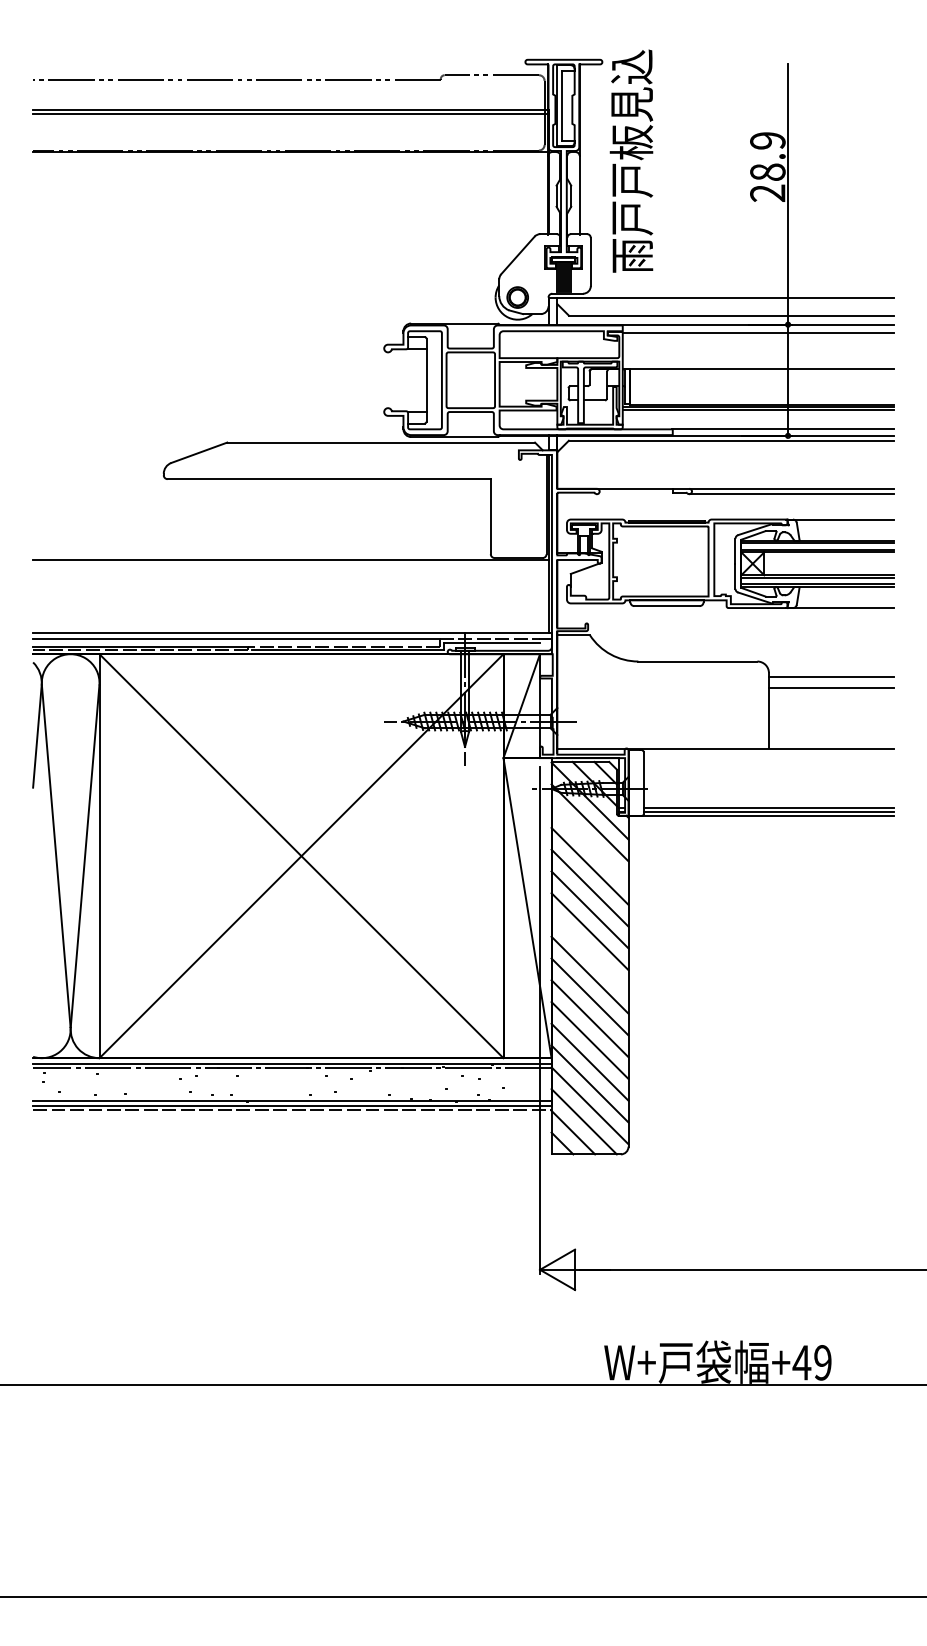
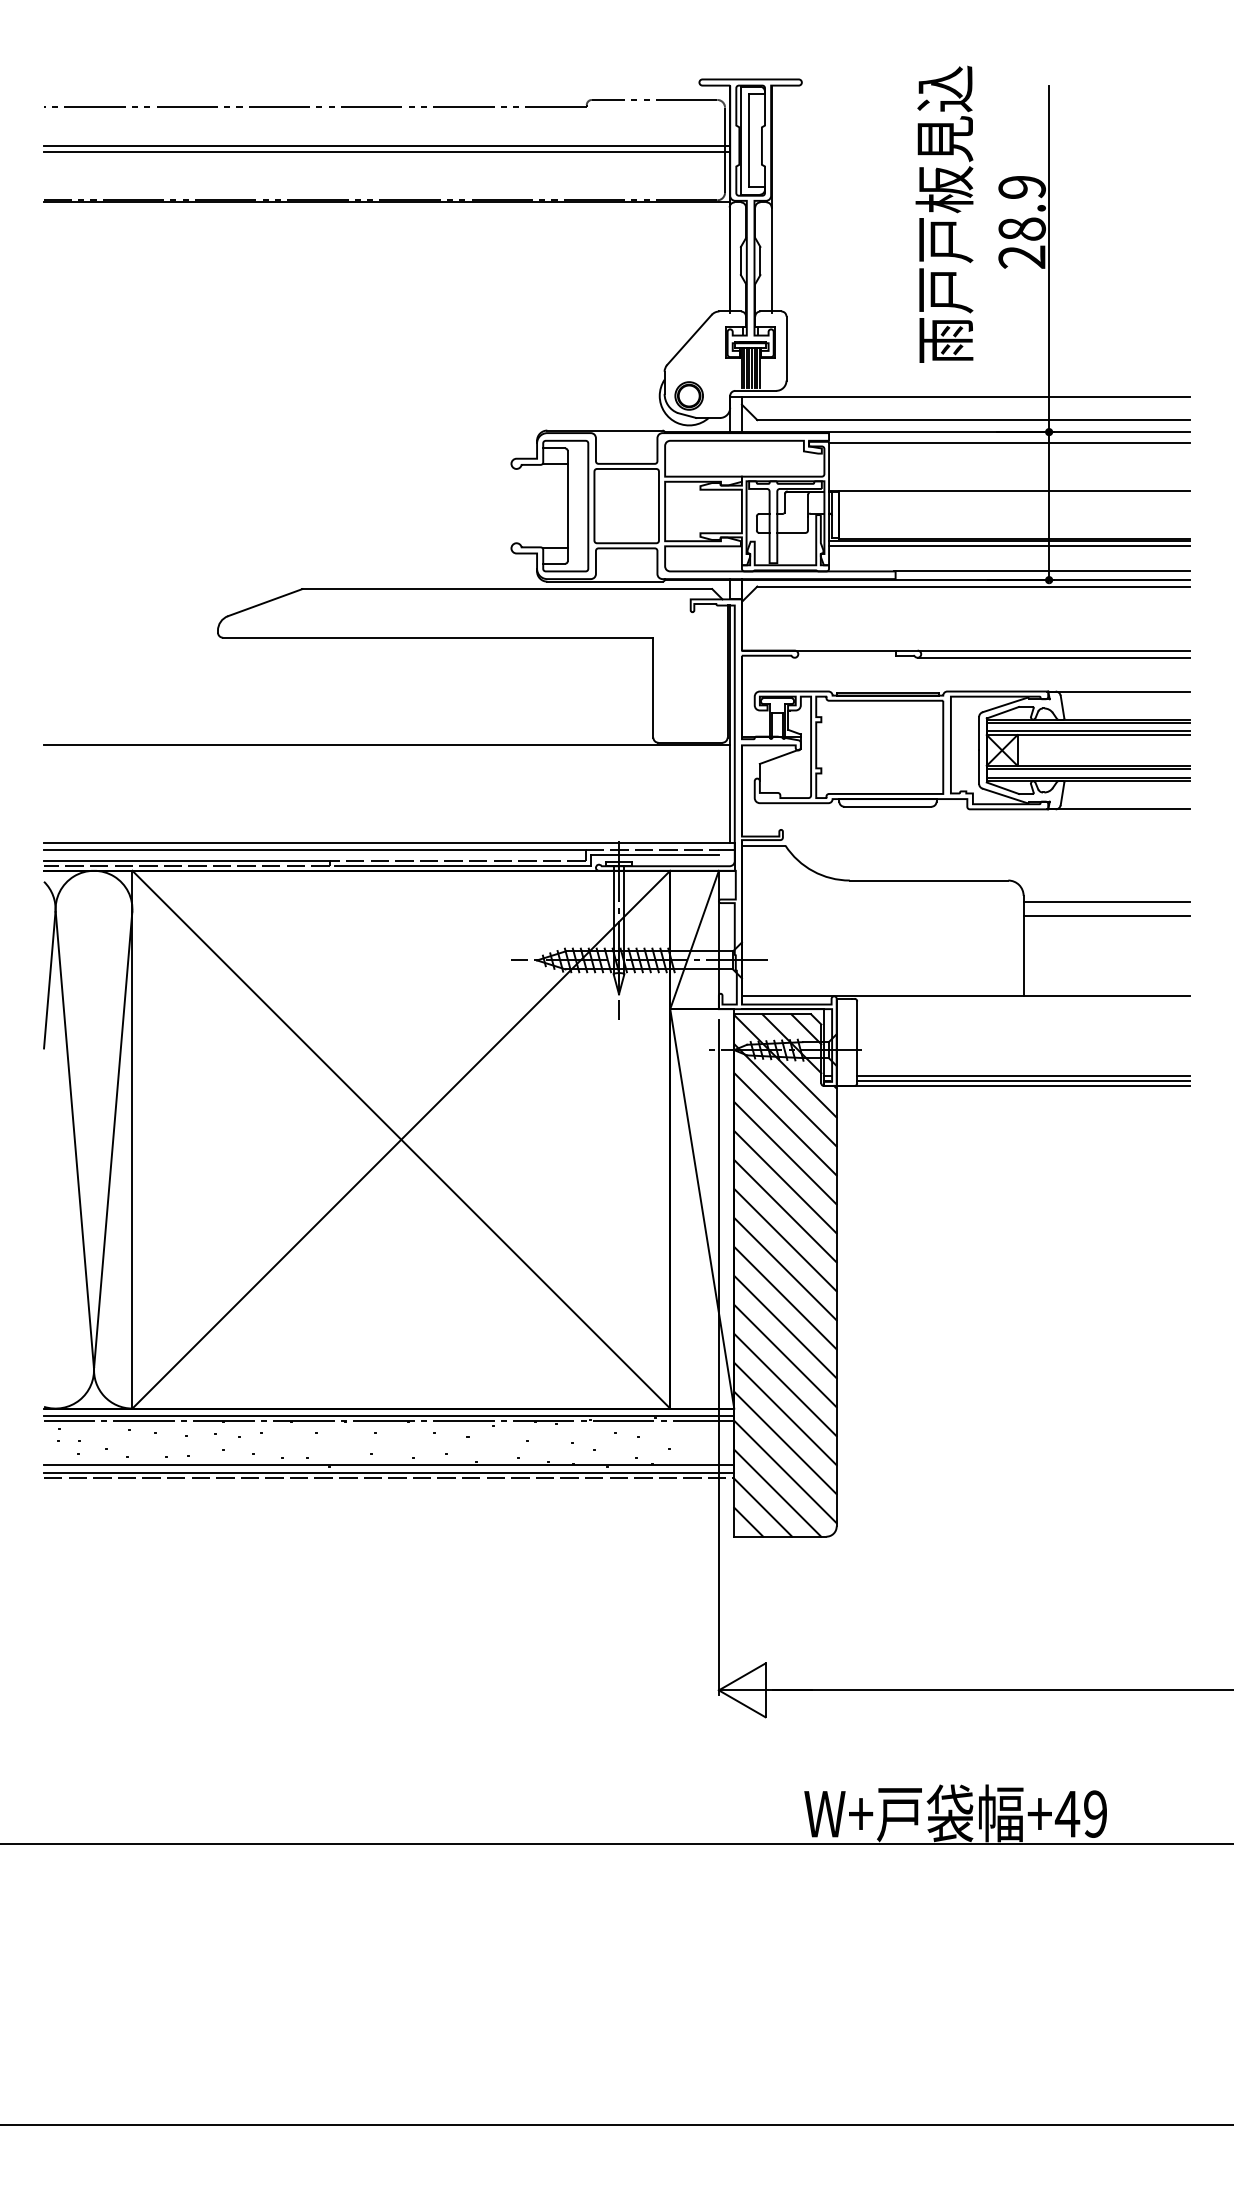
text: (631, 160) -> (944, 213), moved
line: (589, 844) -> (784, 1124), added
line: (589, 952) -> (784, 1267), added

